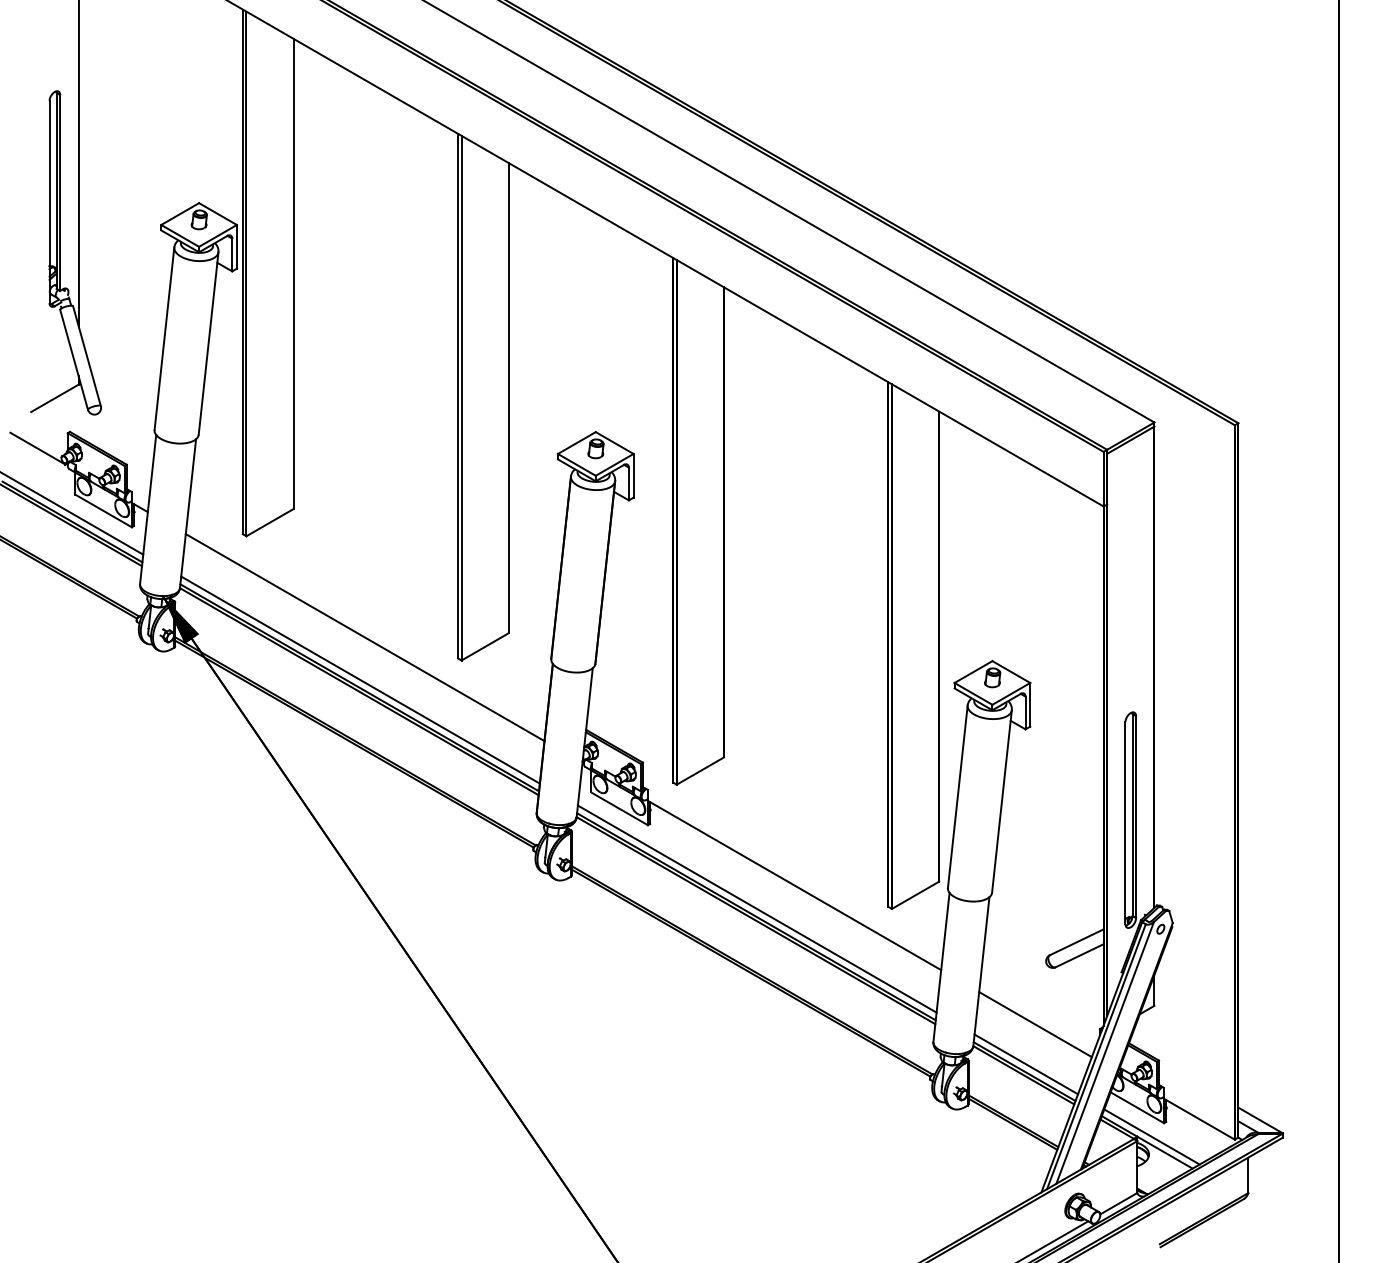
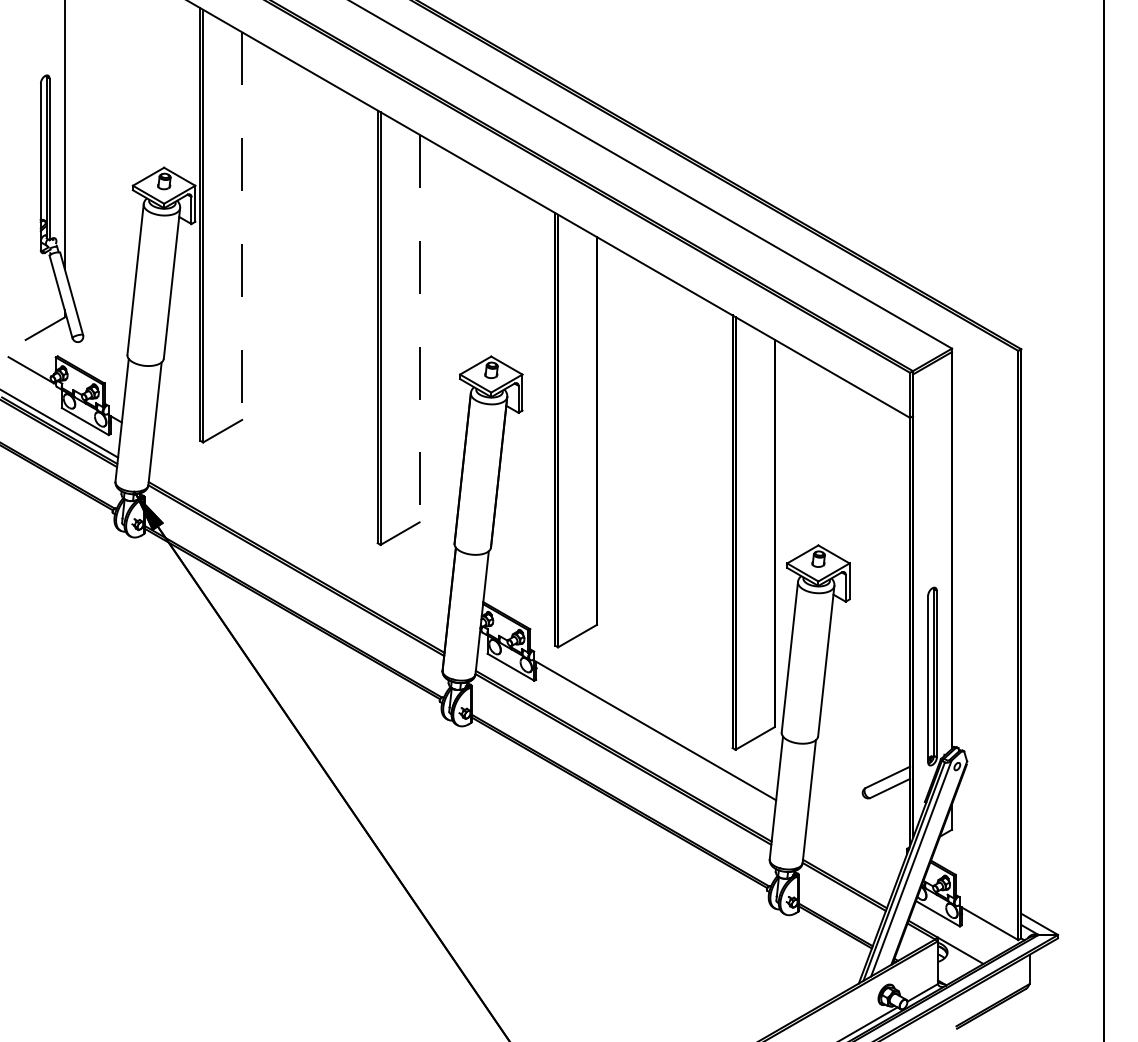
line: (293, 274) -> (242, 226), solid -> dashed
line: (508, 398) -> (419, 328), solid -> dashed
line: (364, 637) -> (300, 525), removed
line: (360, 679) -> (297, 560), removed
line: (756, 908) -> (623, 749), removed
line: (1035, 1024) -> (853, 845), removed
line: (1026, 1064) -> (846, 878), removed
line: (1151, 1136) -> (949, 937), removed

